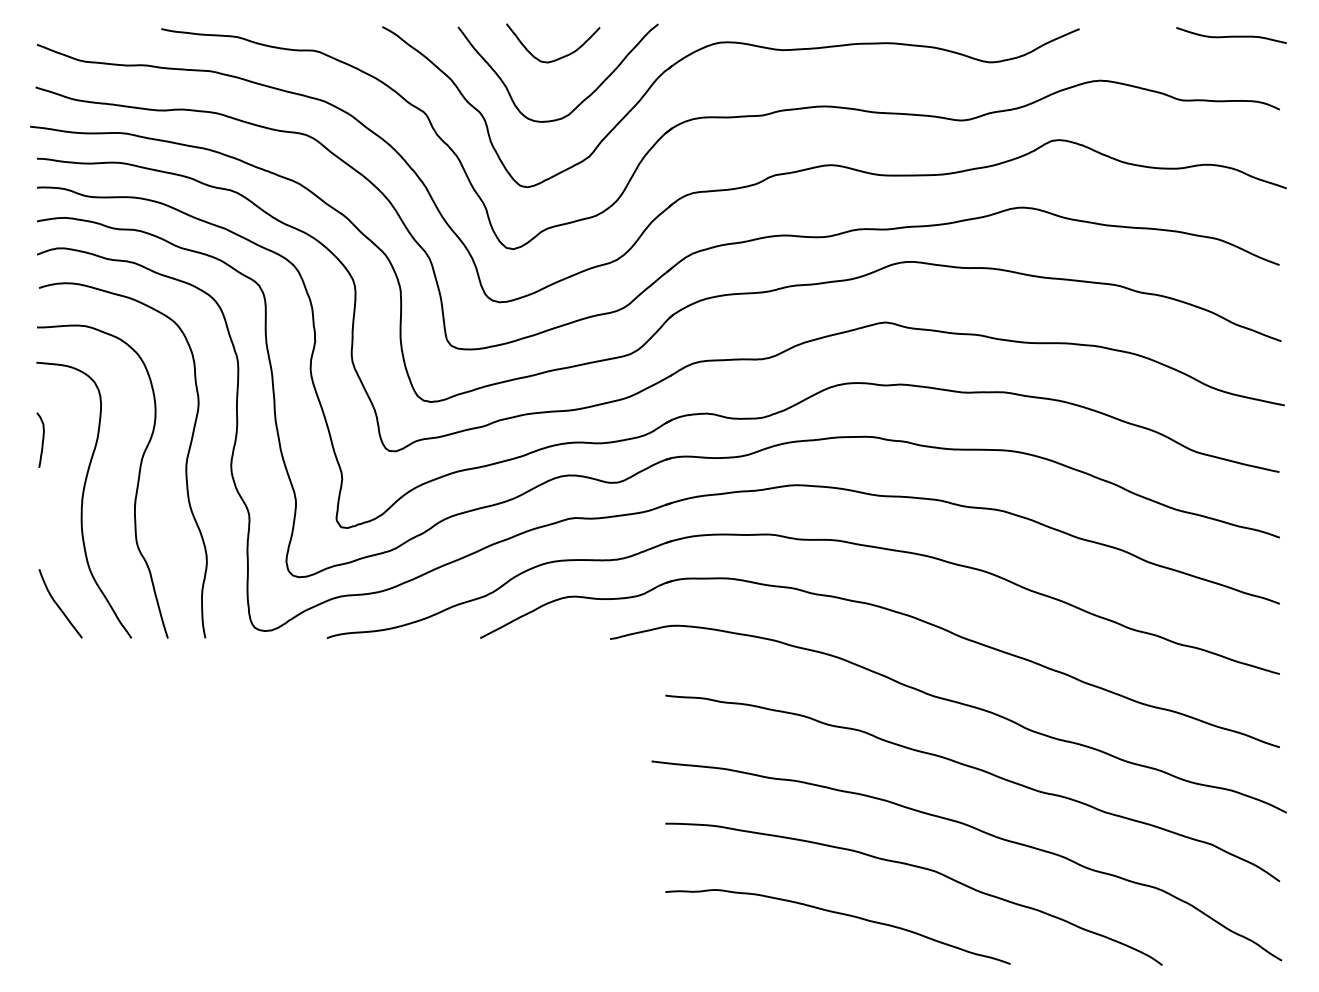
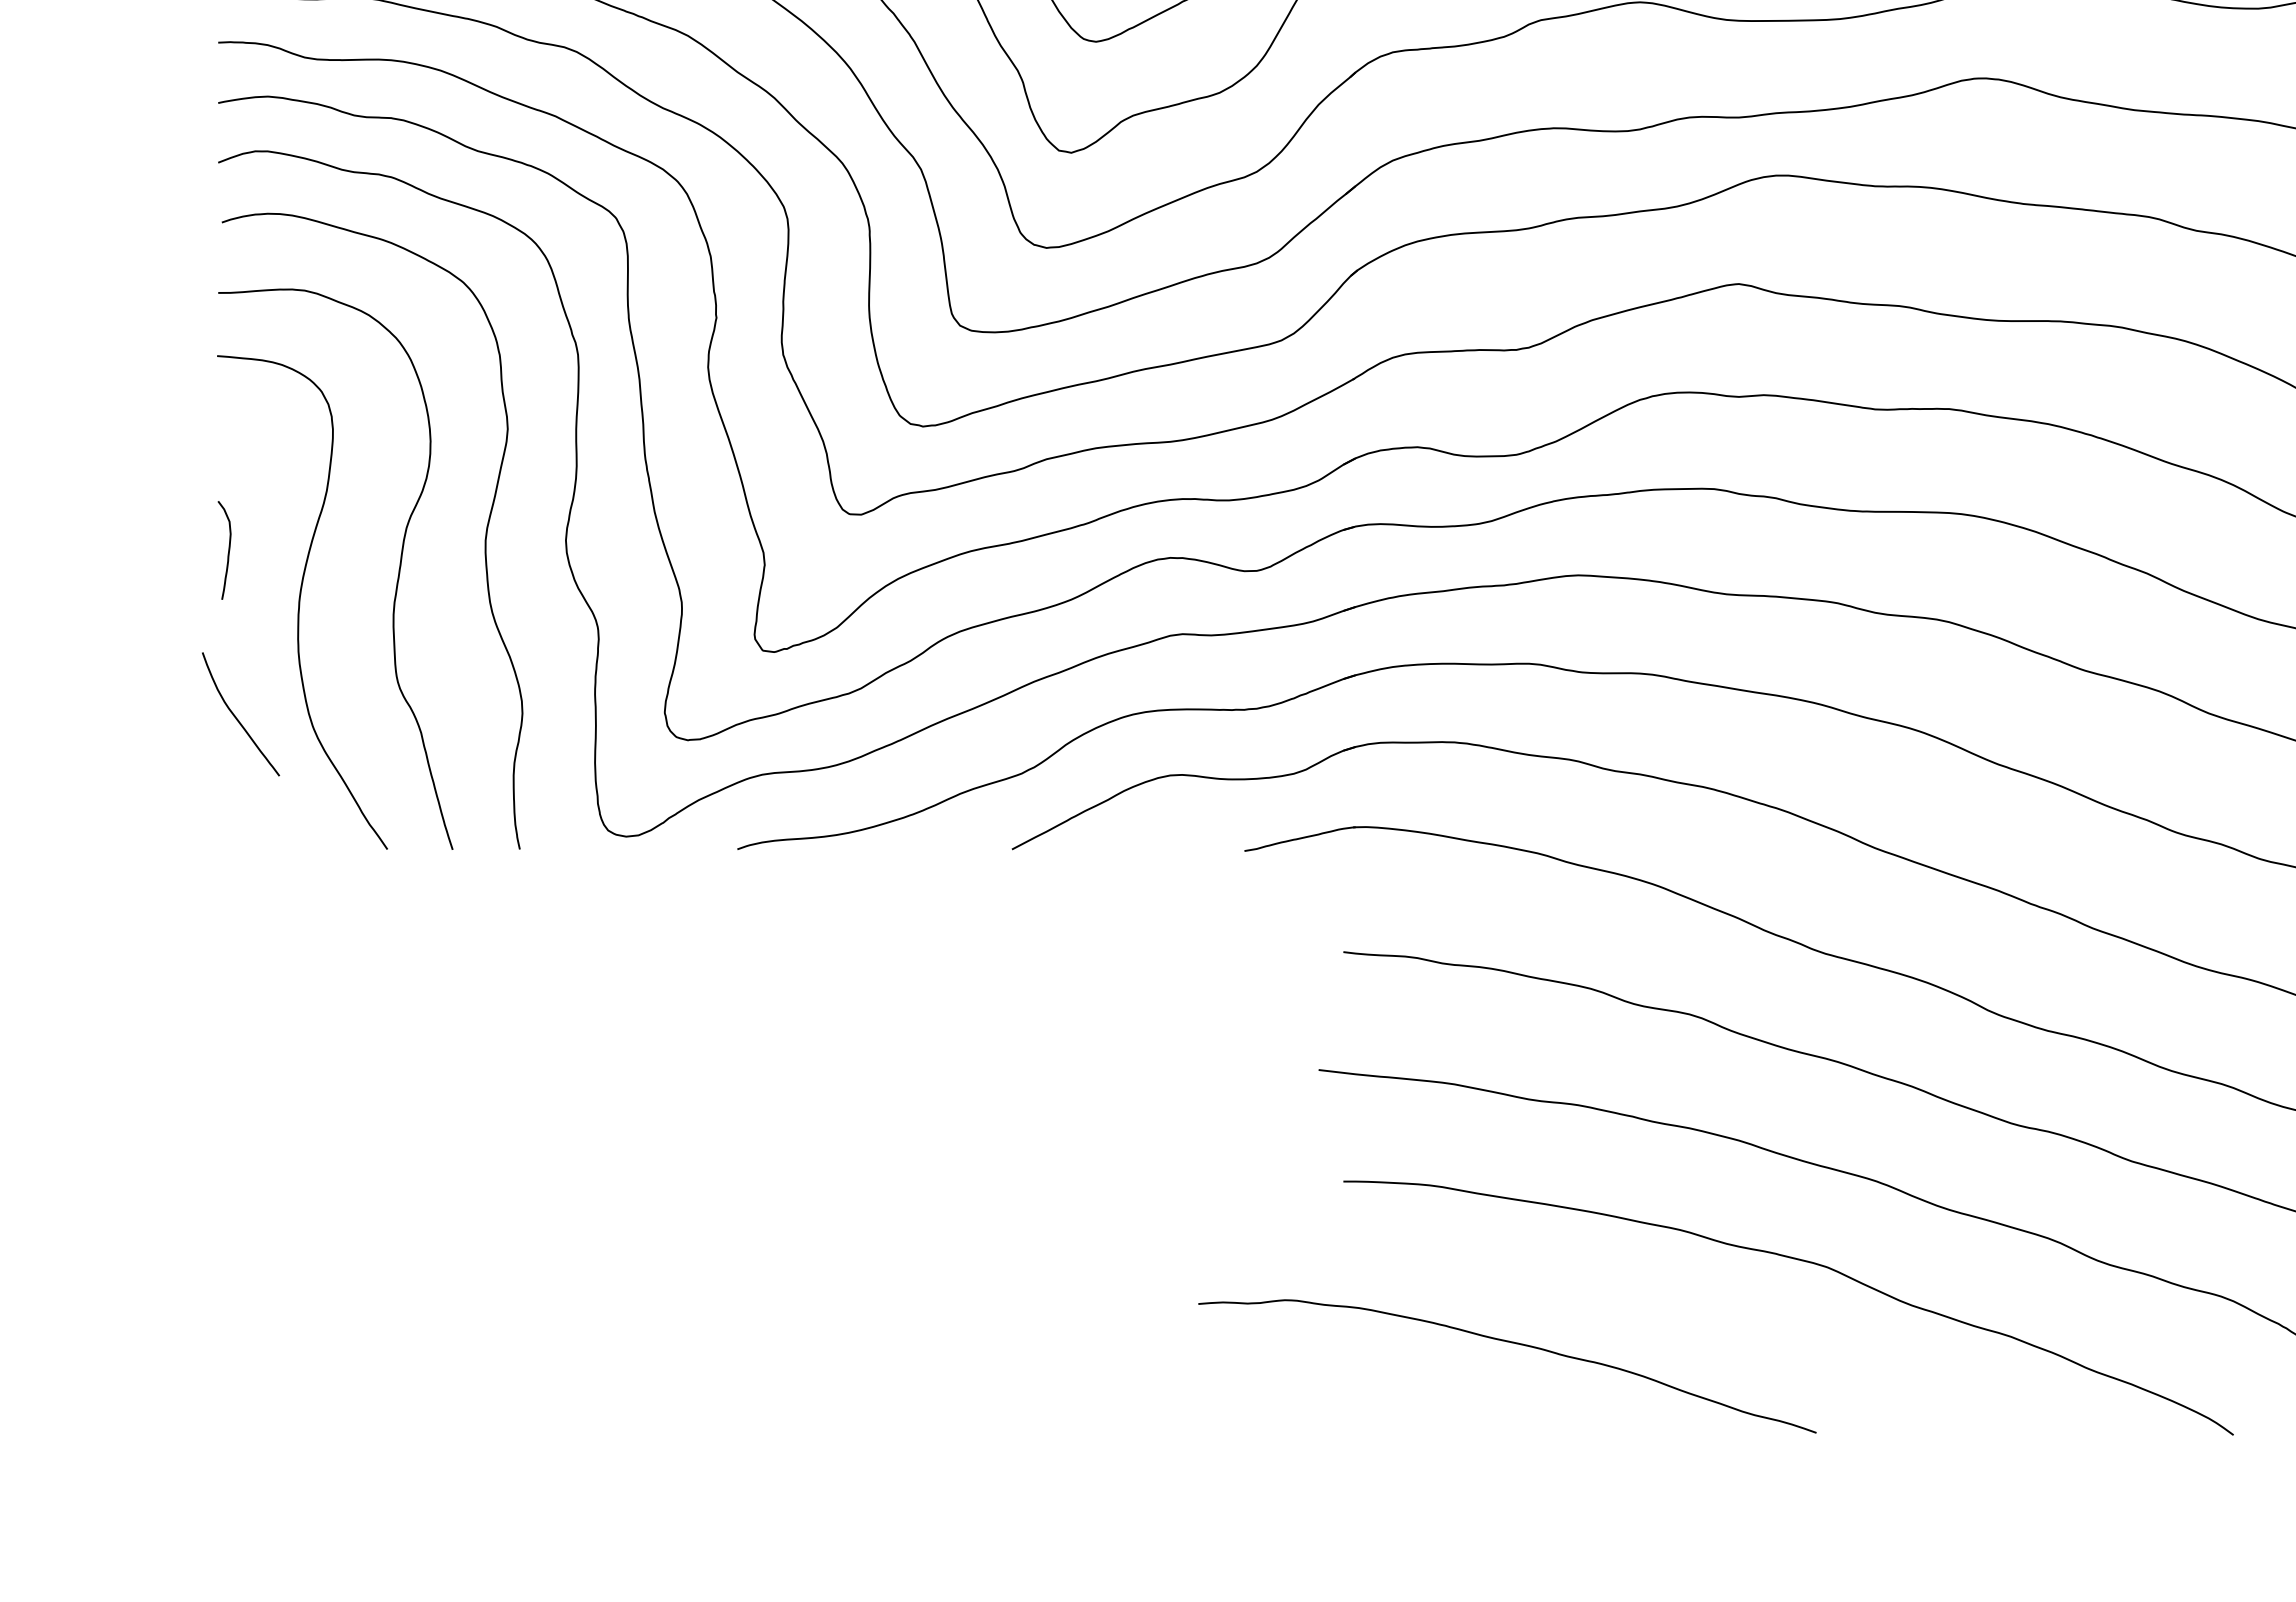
curve: (42, 439) -> (228, 549), moved
curve: (58, 604) -> (236, 715), moved
curve: (839, 914) -> (1510, 1344), moved

